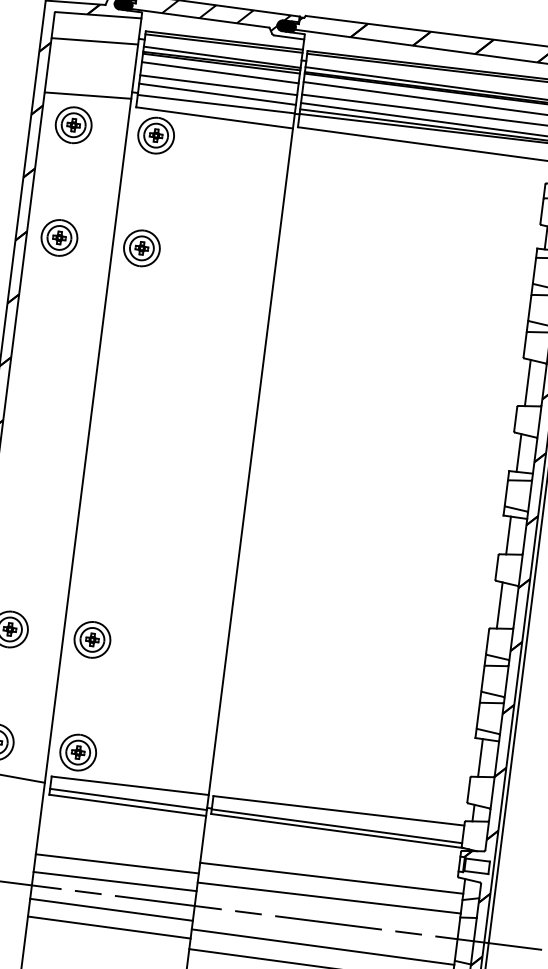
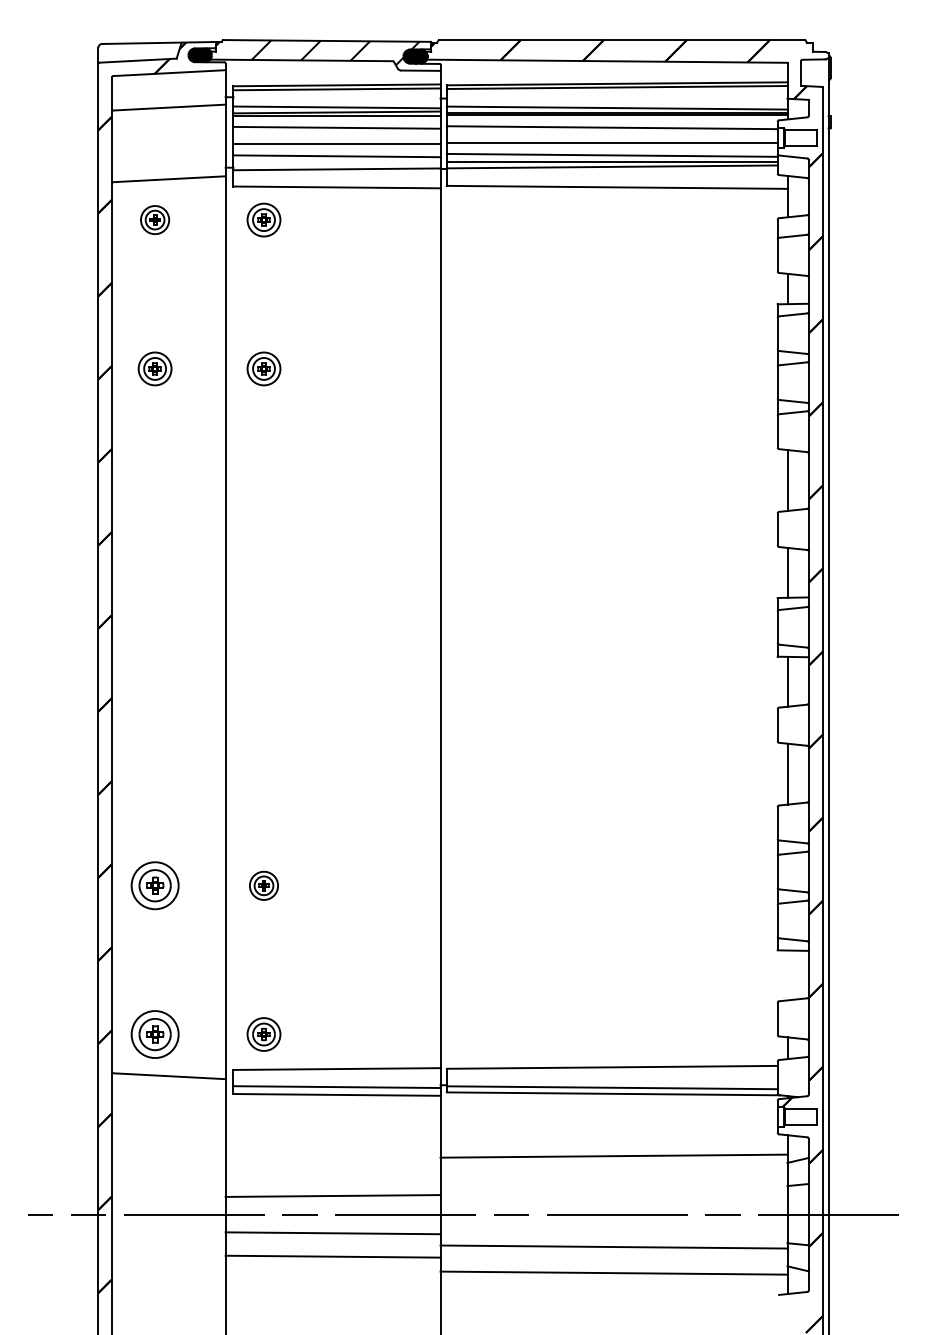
part: (73, 124) -> (154, 219), size x0.6
part: (155, 135) -> (263, 219), size x0.7
part: (59, 237) -> (154, 368), size x0.7
part: (141, 248) -> (263, 368), size x0.7
part: (92, 639) -> (263, 885), size x0.6
part: (77, 752) -> (263, 1034), size x0.7
line: (480, 758) -> (787, 975), removed
line: (116, 863) -> (332, 1172), removed
line: (328, 897) -> (613, 1181), removed

